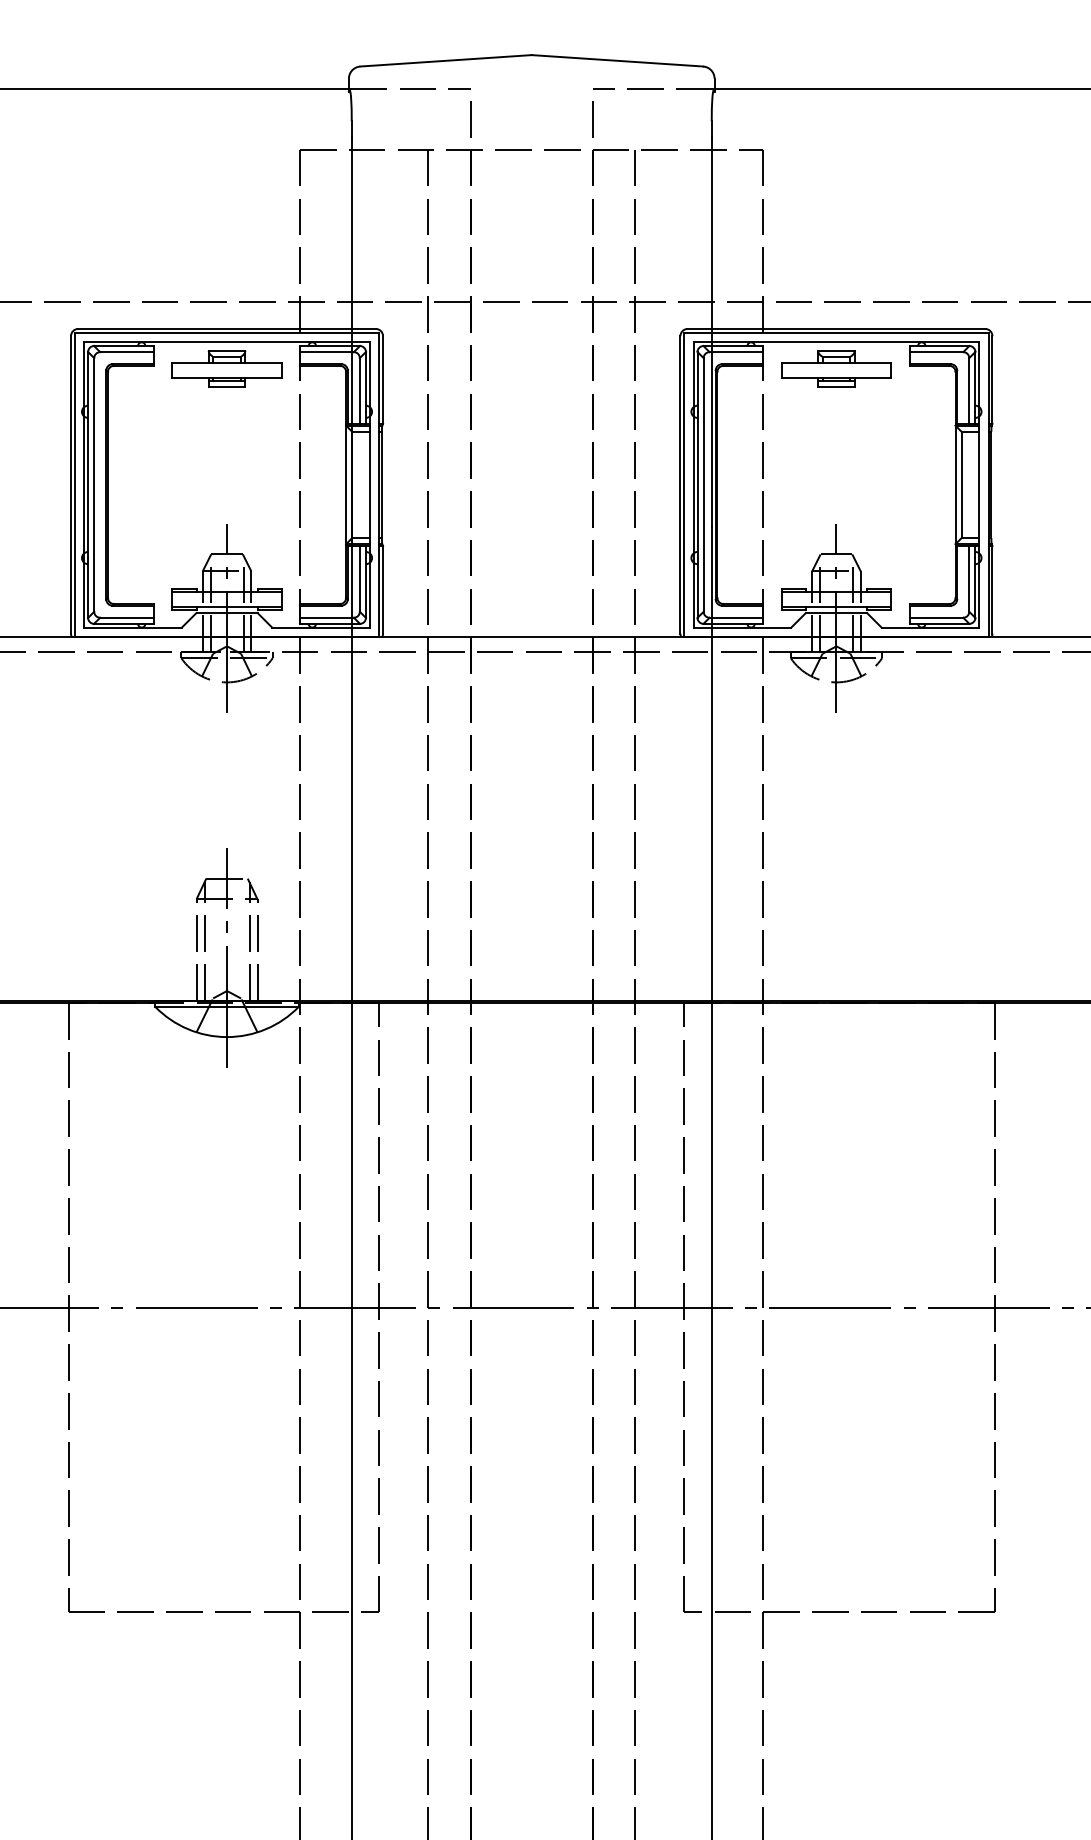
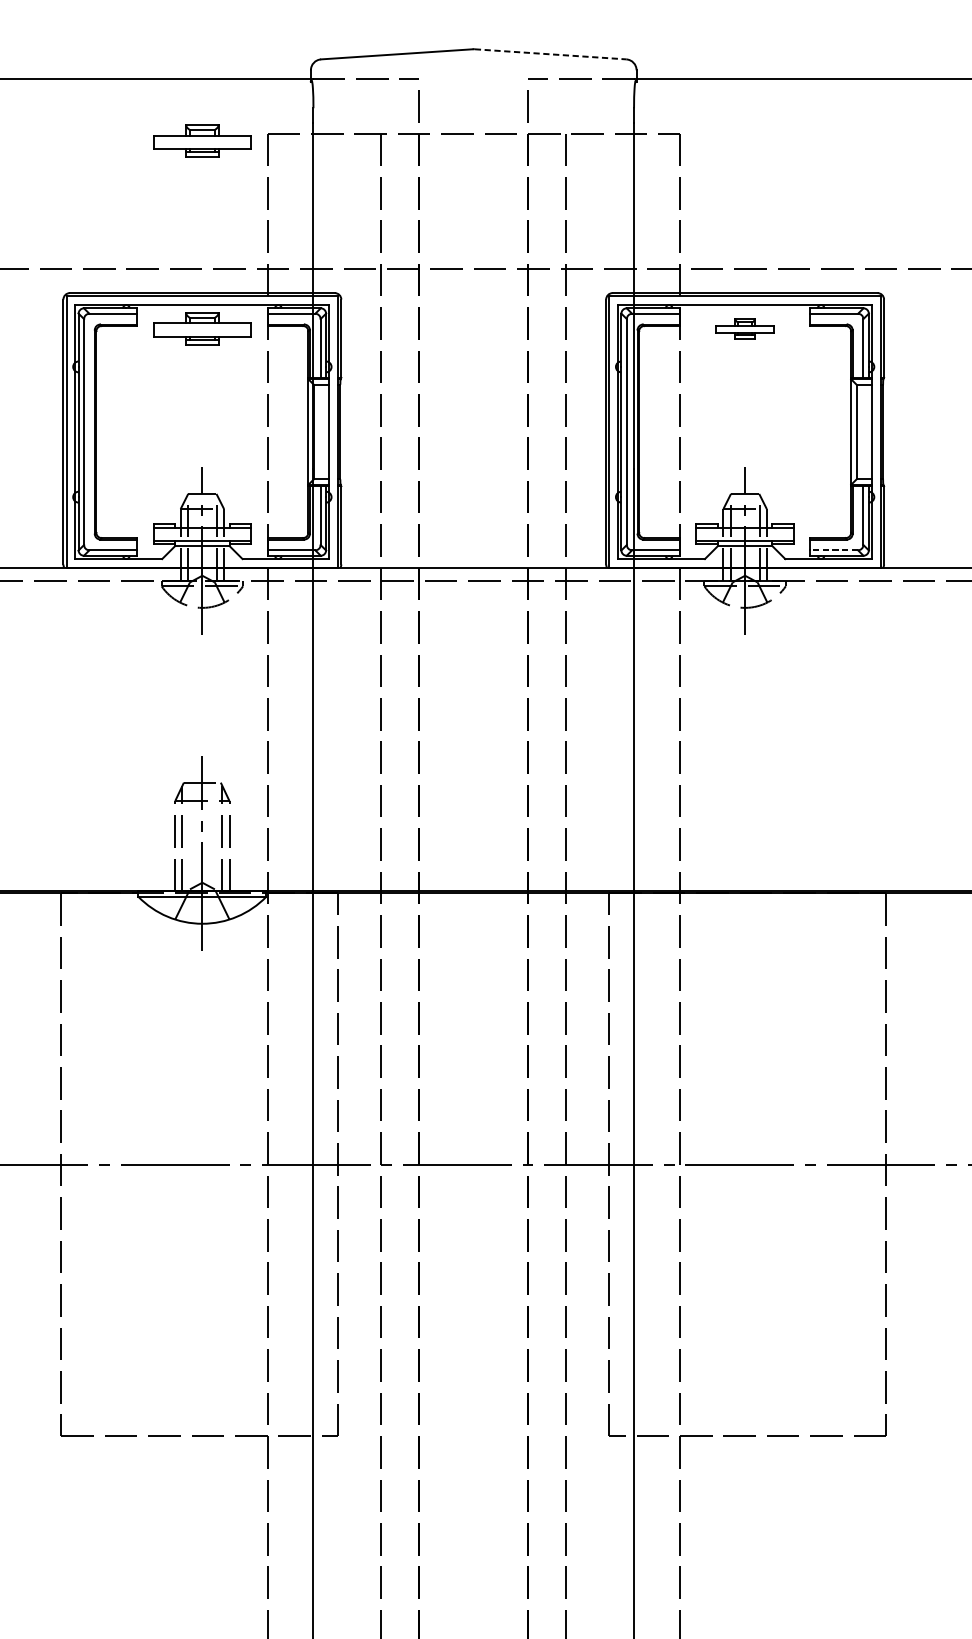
line: (618, 60) -> (551, 54), solid -> dashed
part: (226, 157) -> (201, 140), added
part: (836, 368) -> (745, 328), size x0.6
line: (936, 617) -> (834, 550), solid -> dashed

